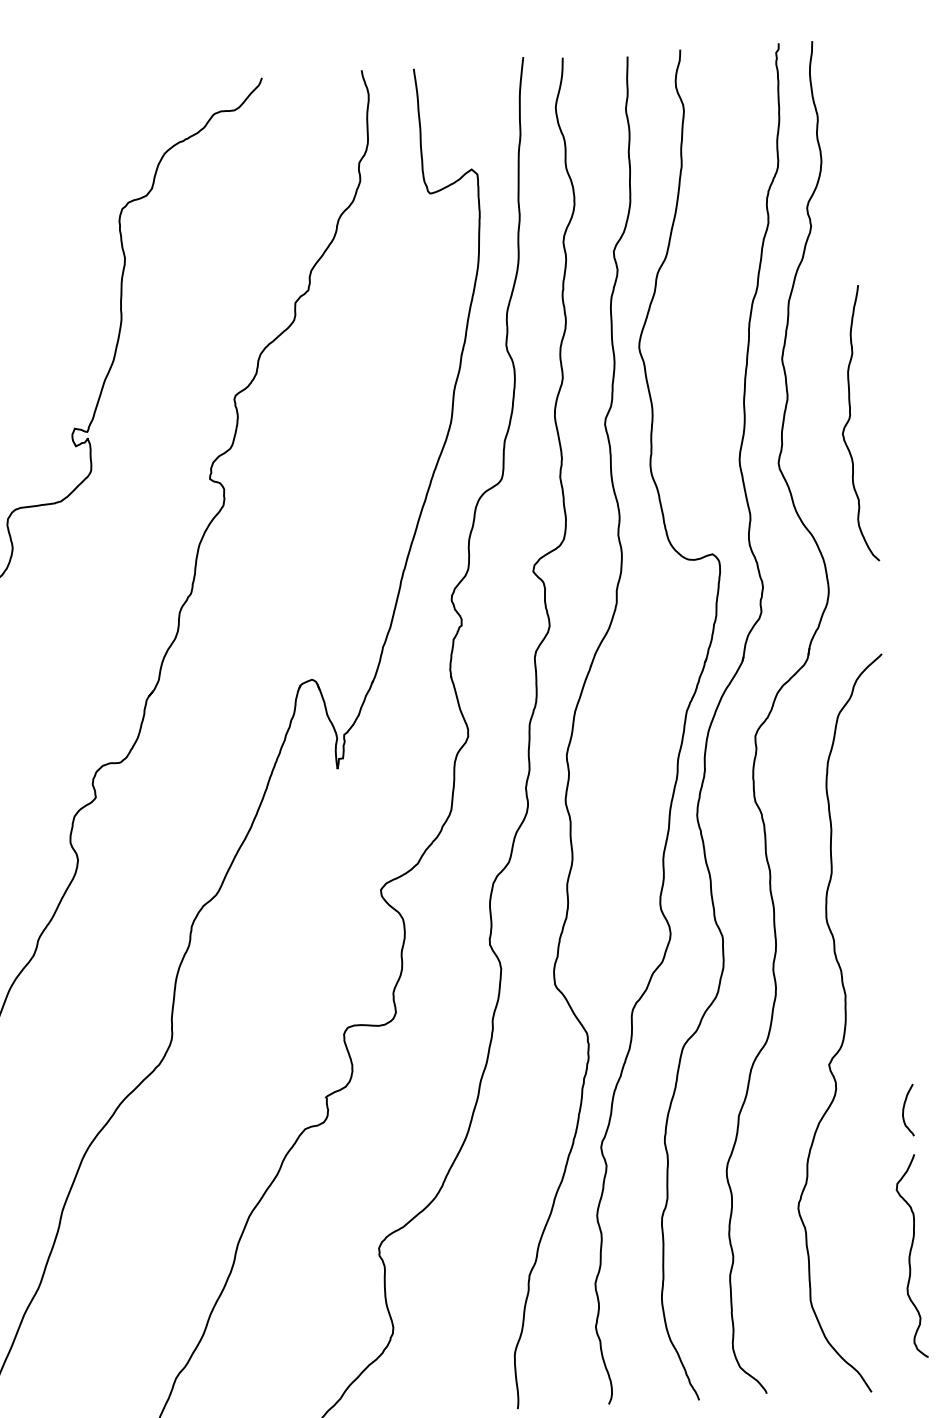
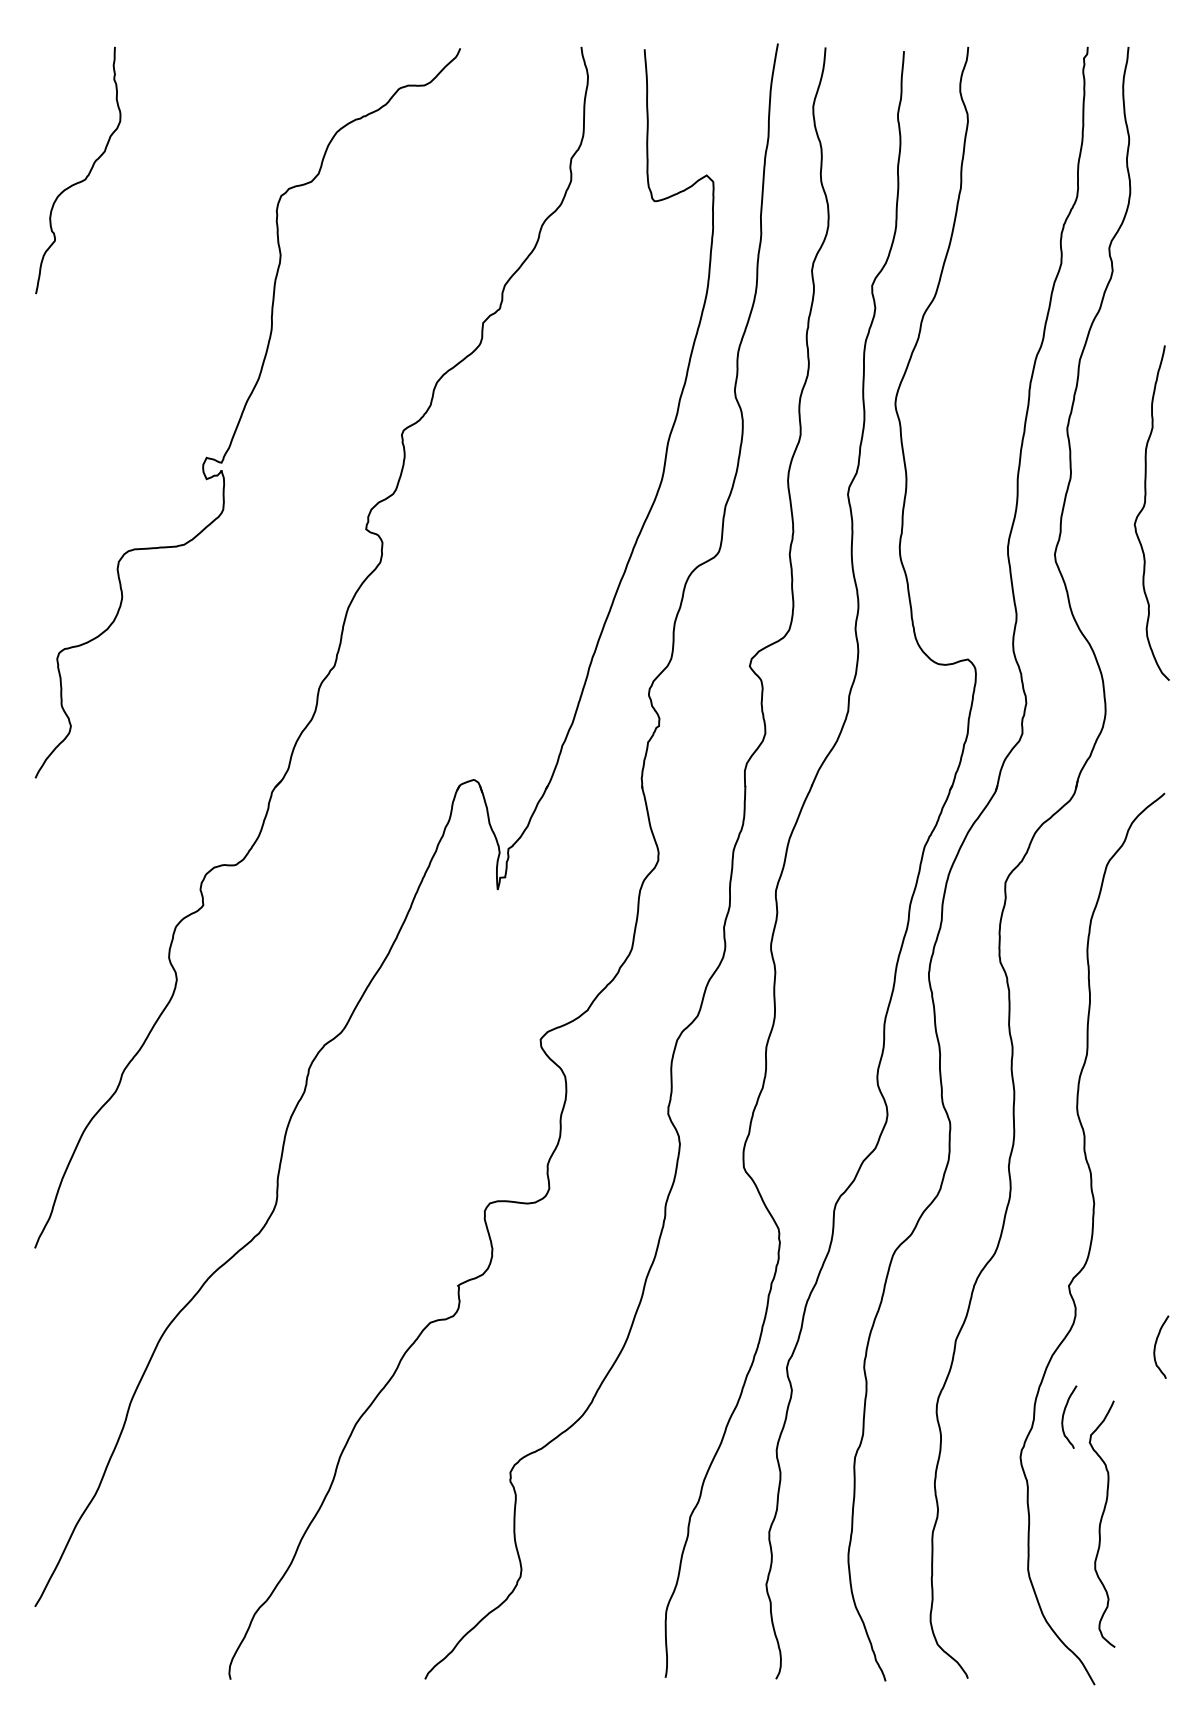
curve: (832, 1171) -> (1064, 1415), added
curve: (910, 1256) -> (1101, 1523), moved

